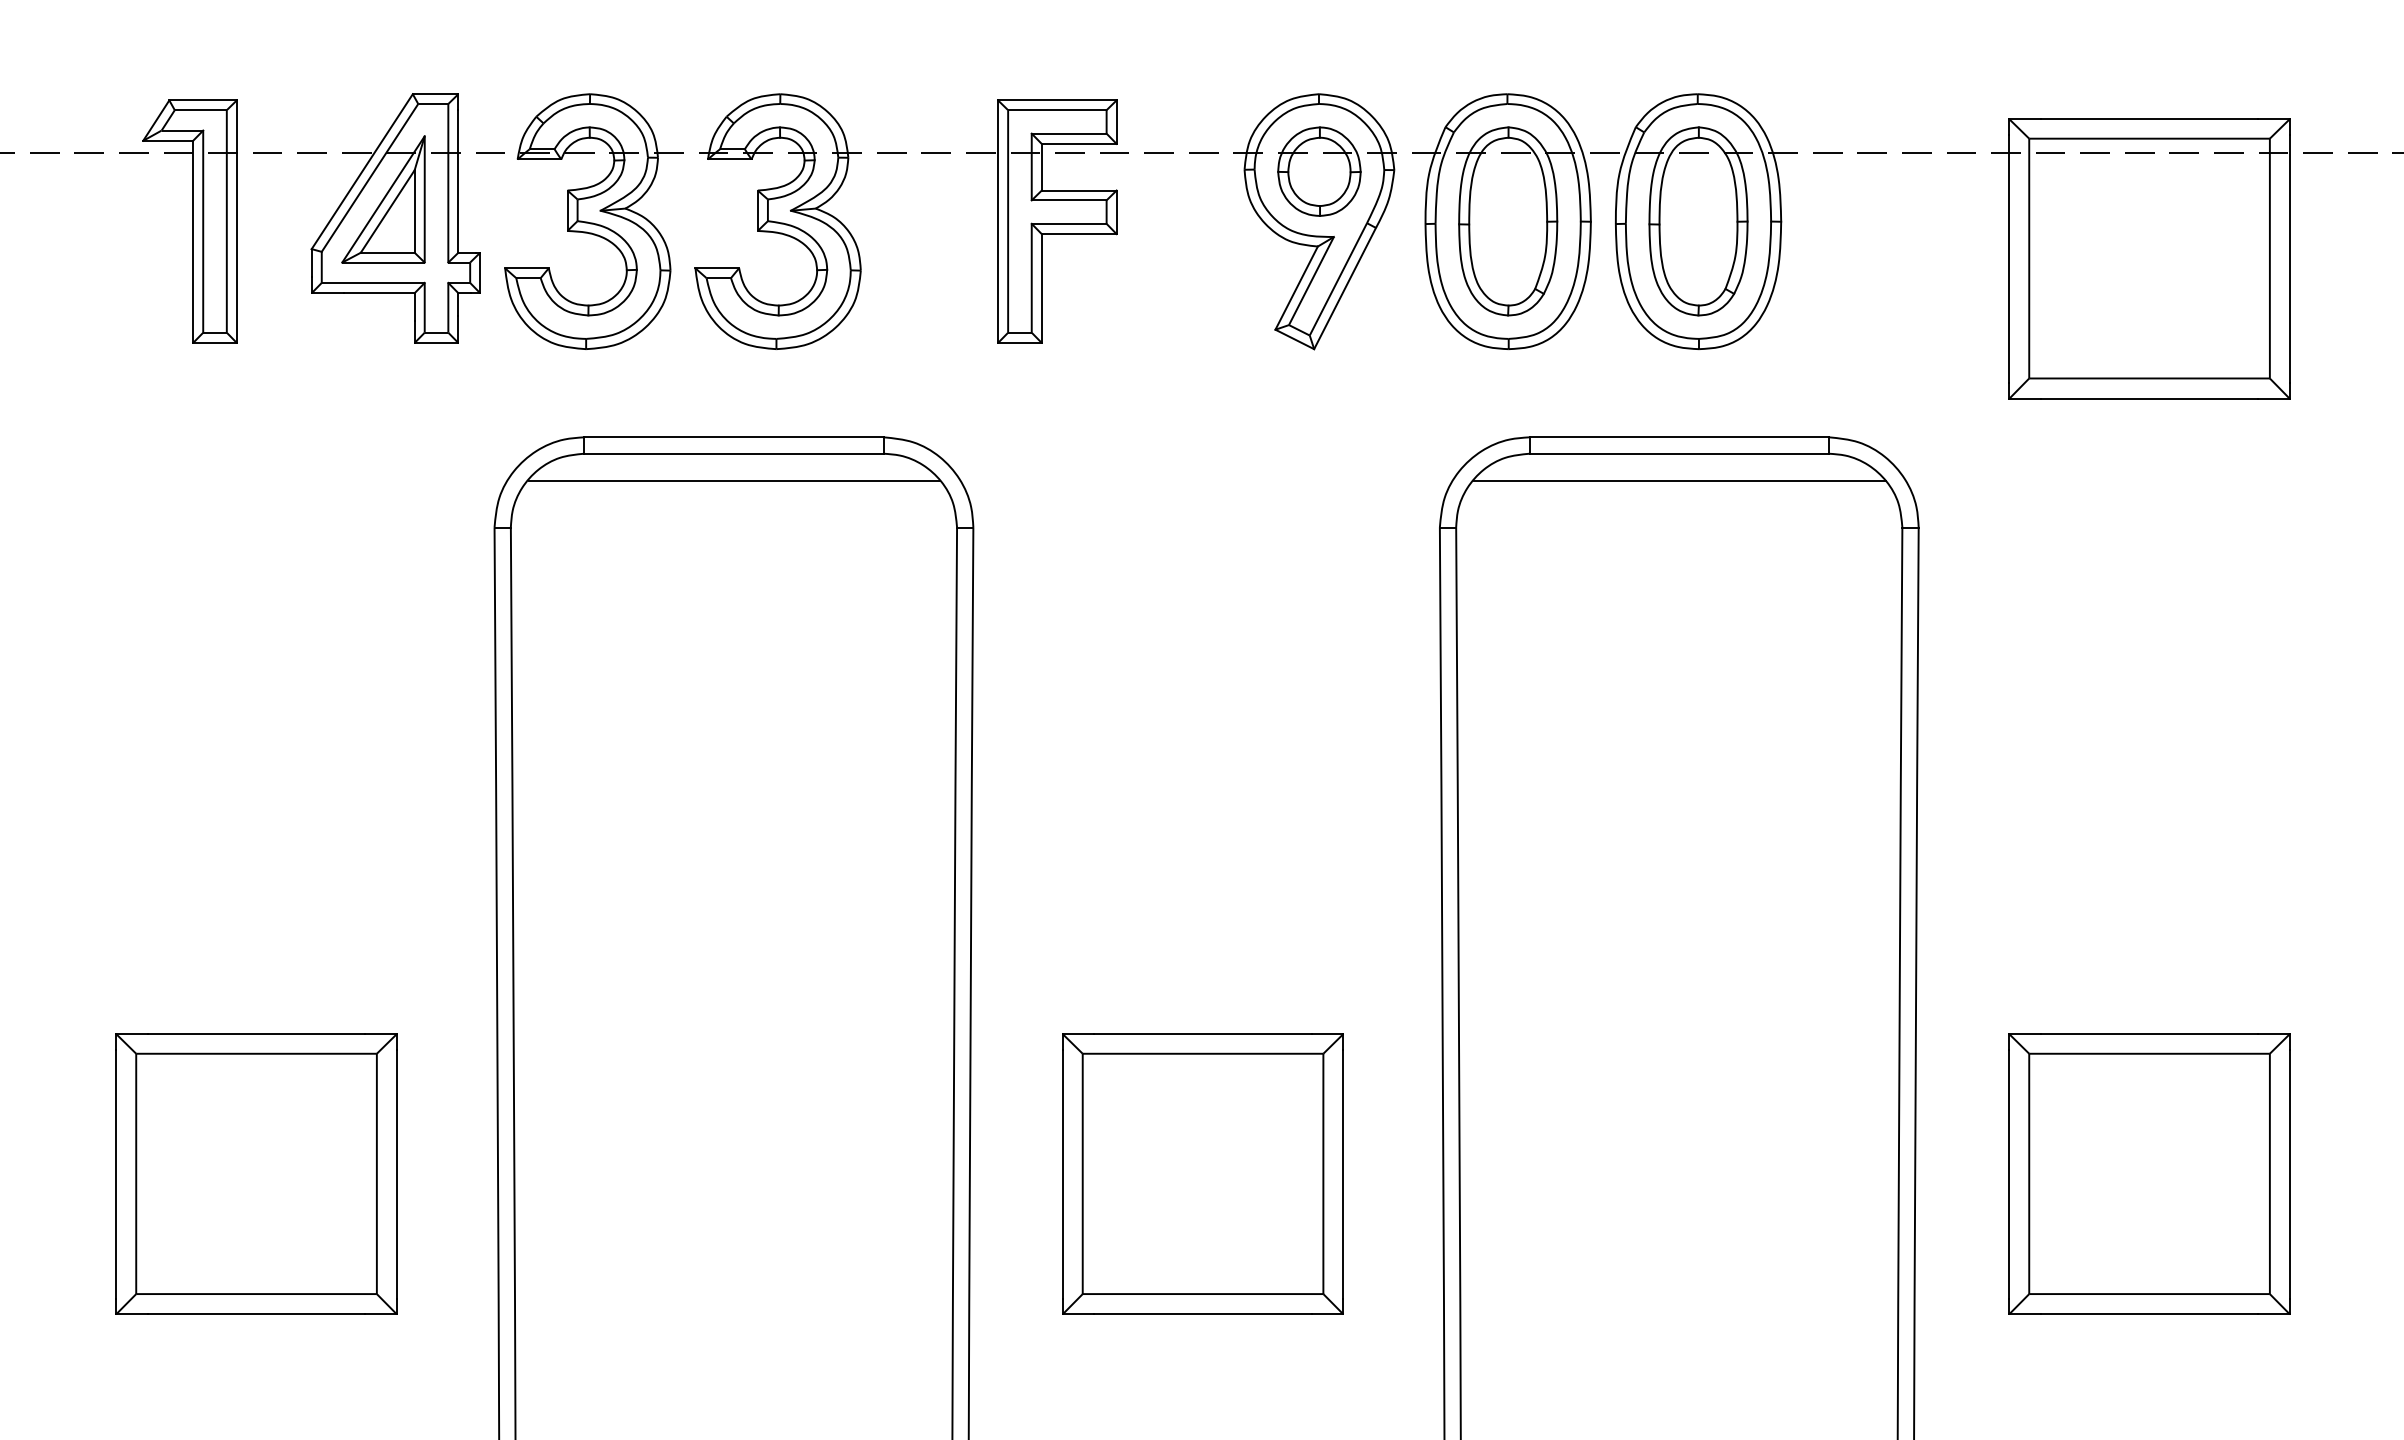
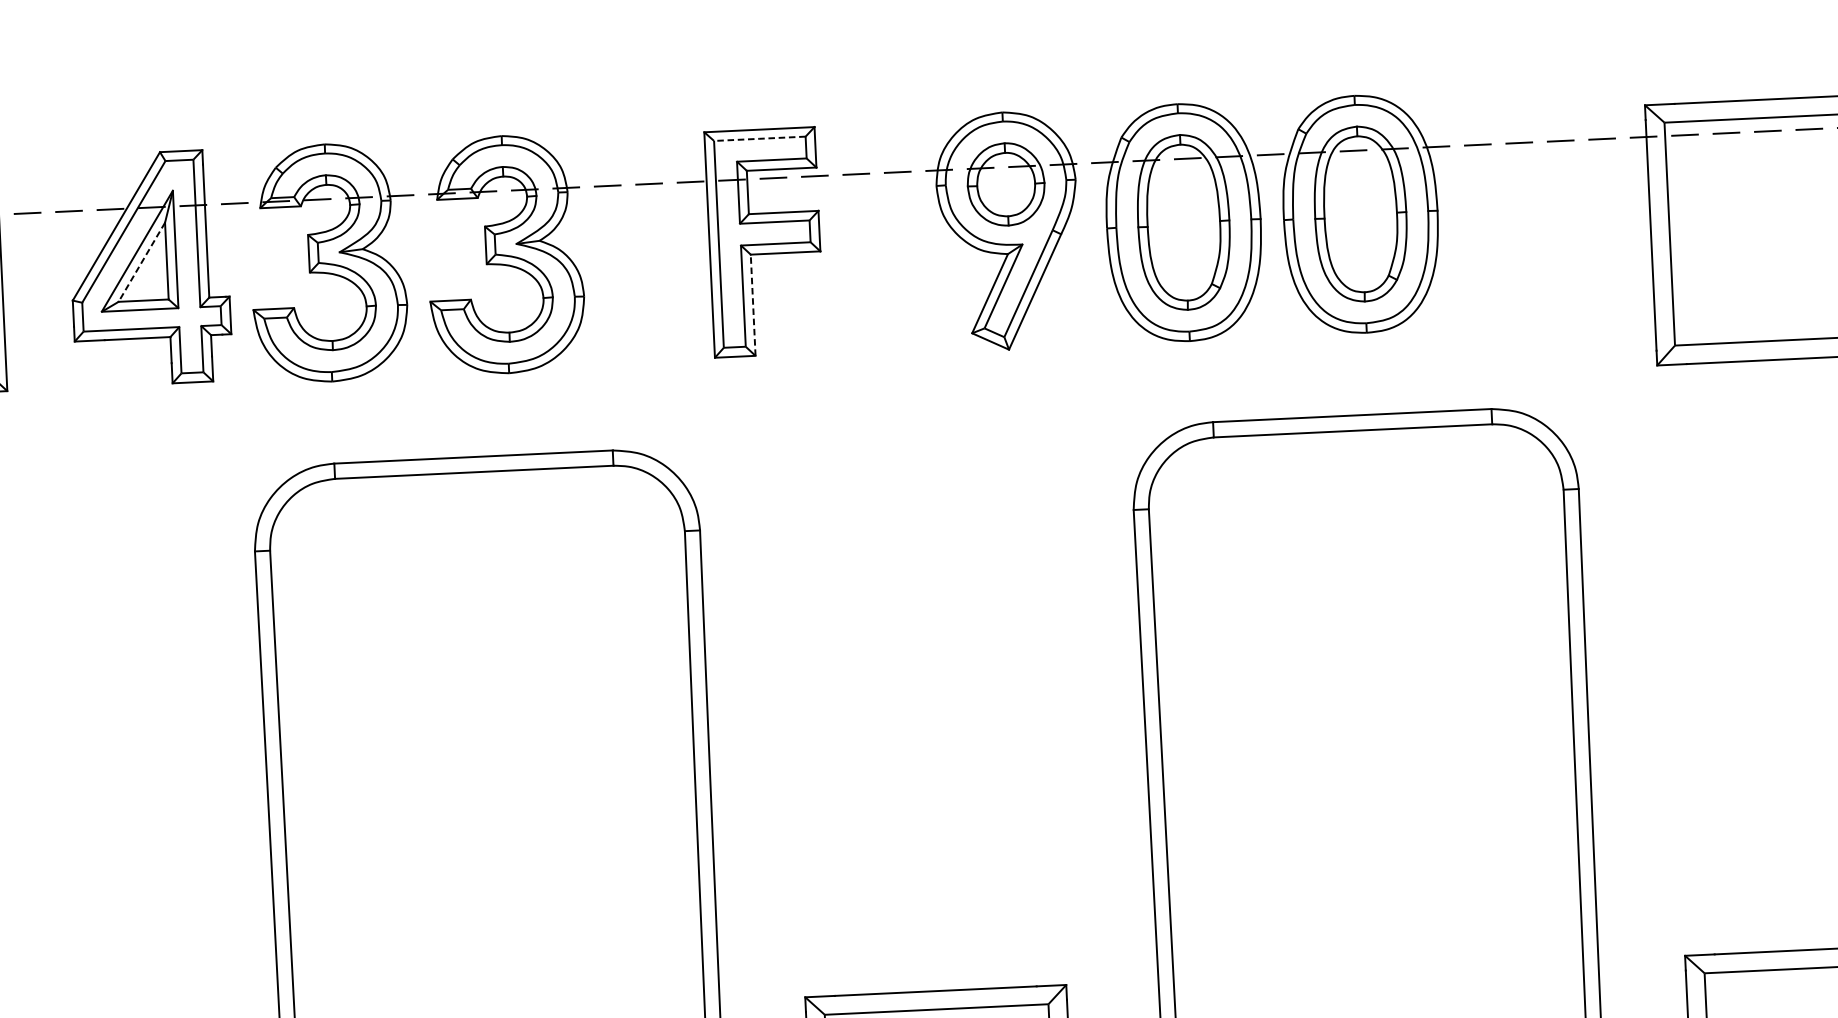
line: (1057, 110) -> (759, 139), solid -> dashed
line: (387, 211) -> (141, 262), solid -> dashed
line: (1041, 288) -> (752, 305), solid -> dashed
line: (734, 480) -> (475, 497), removed
line: (1679, 480) -> (1354, 455), removed

